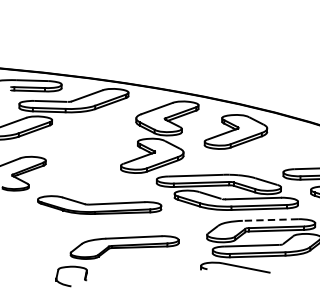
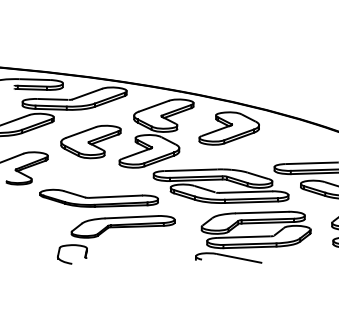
part: (90, 145) -> (90, 141), added
line: (269, 219) -> (261, 212), dashed -> solid
part: (117, 249) -> (116, 228), moved

